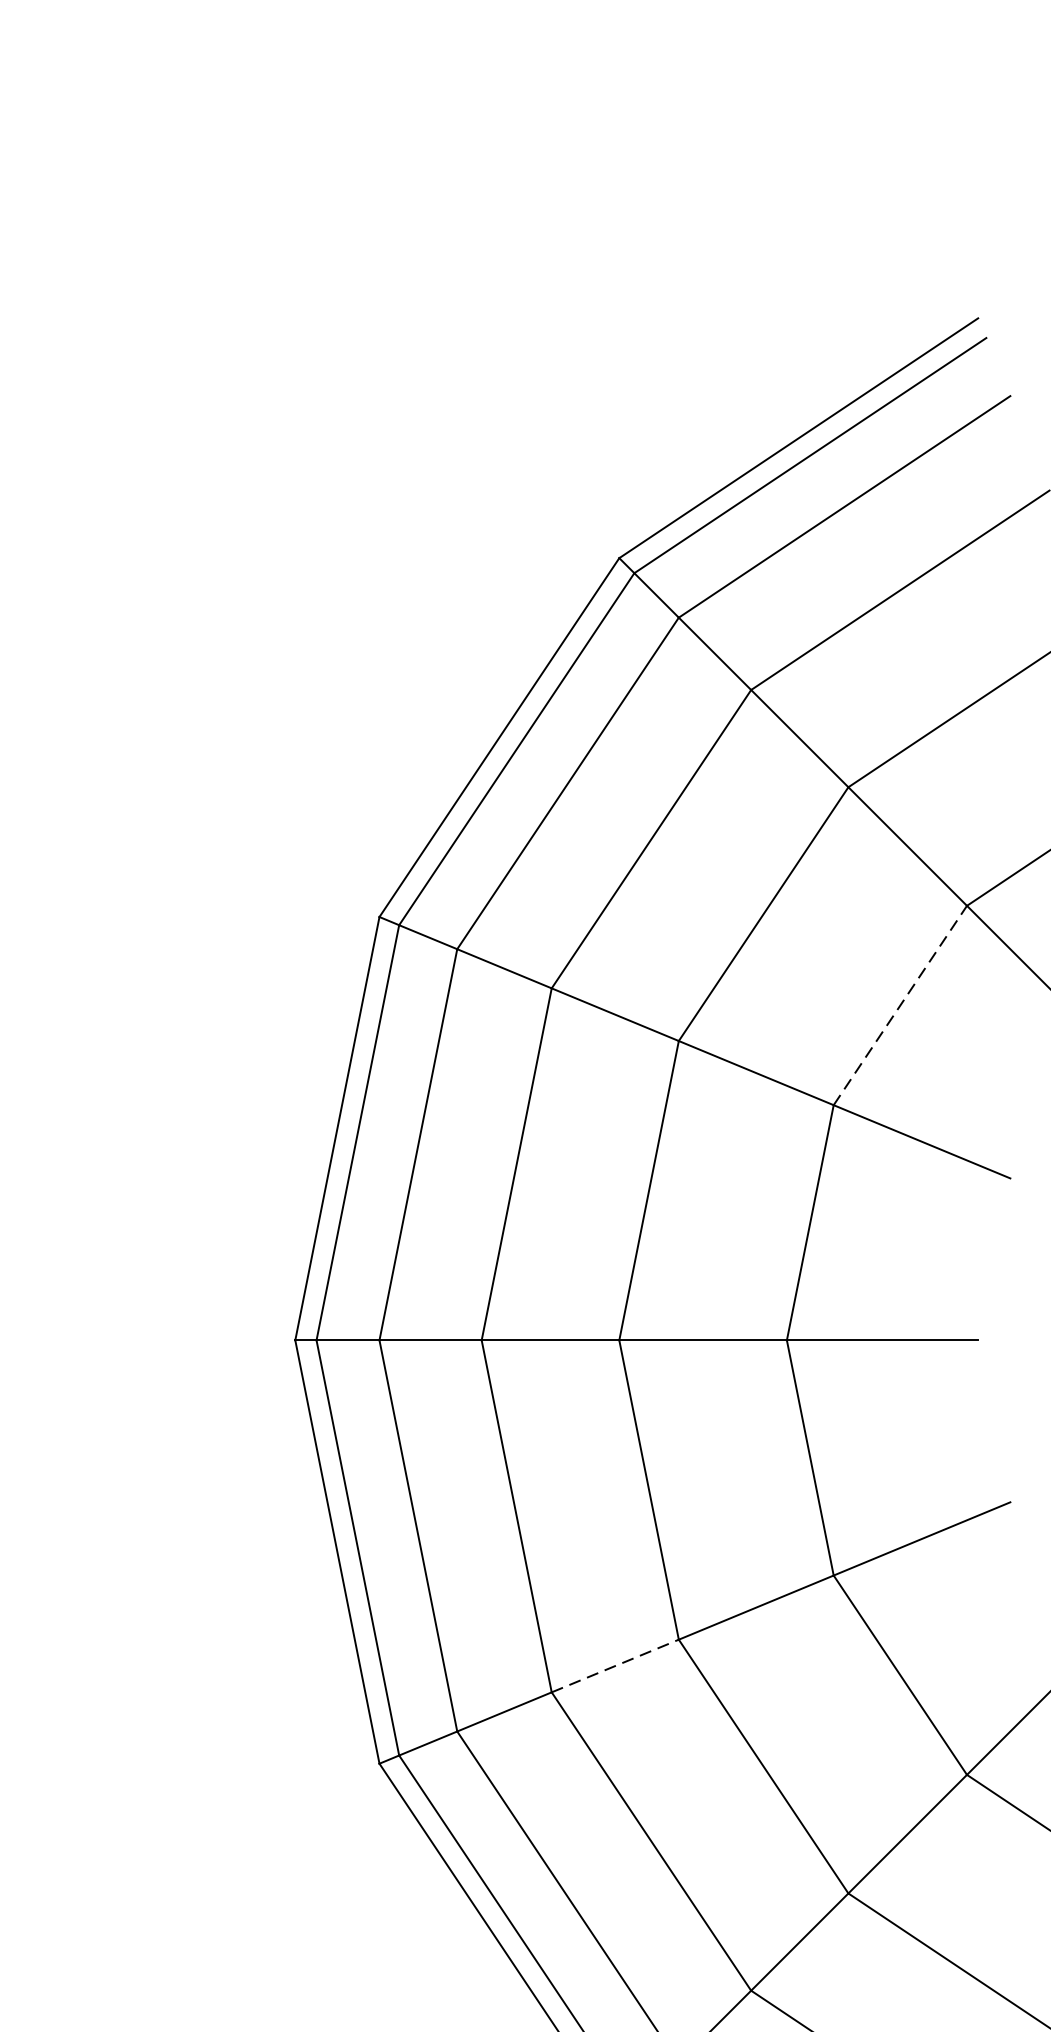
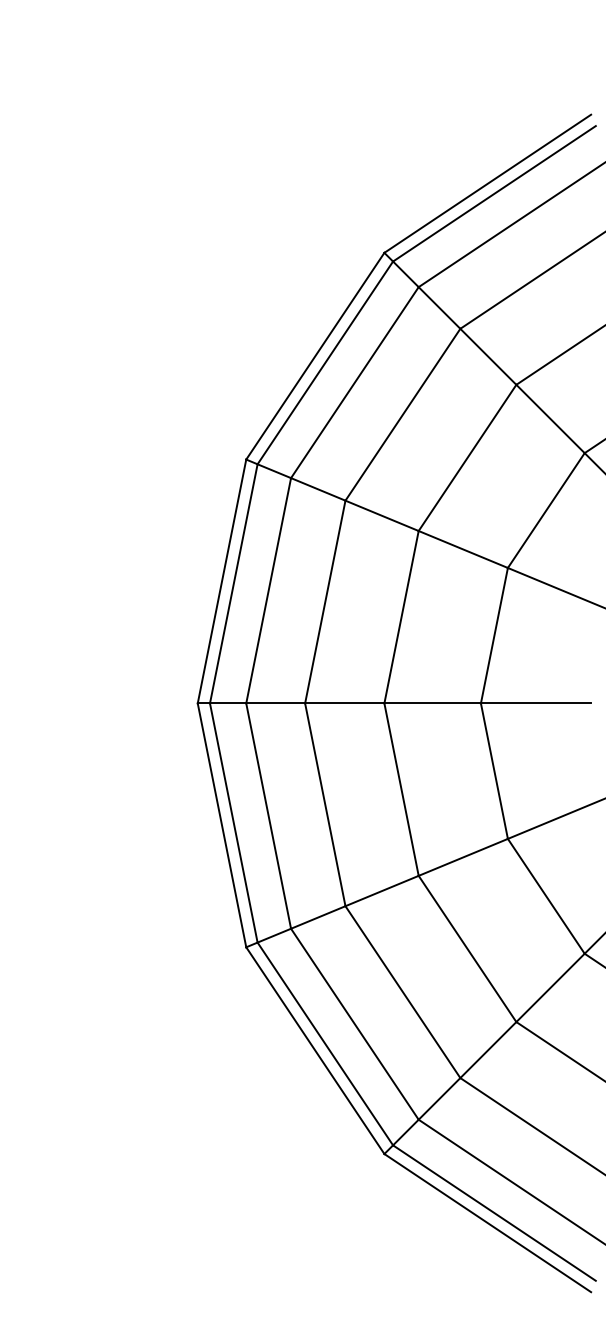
line: (900, 1005) -> (546, 510), dashed -> solid
line: (615, 1666) -> (382, 891), dashed -> solid

